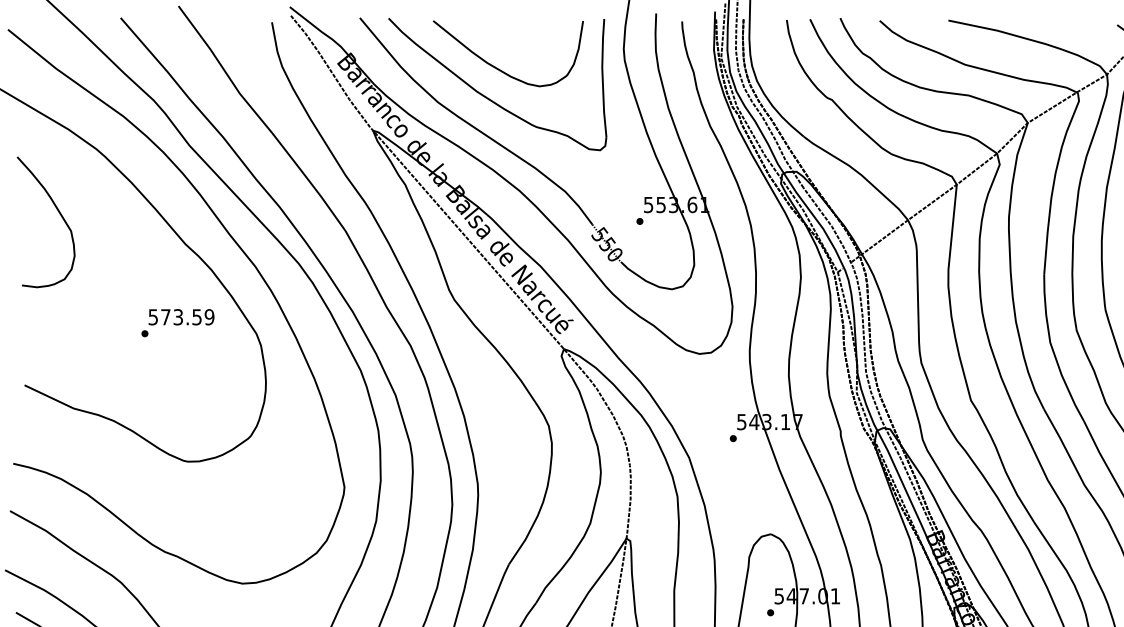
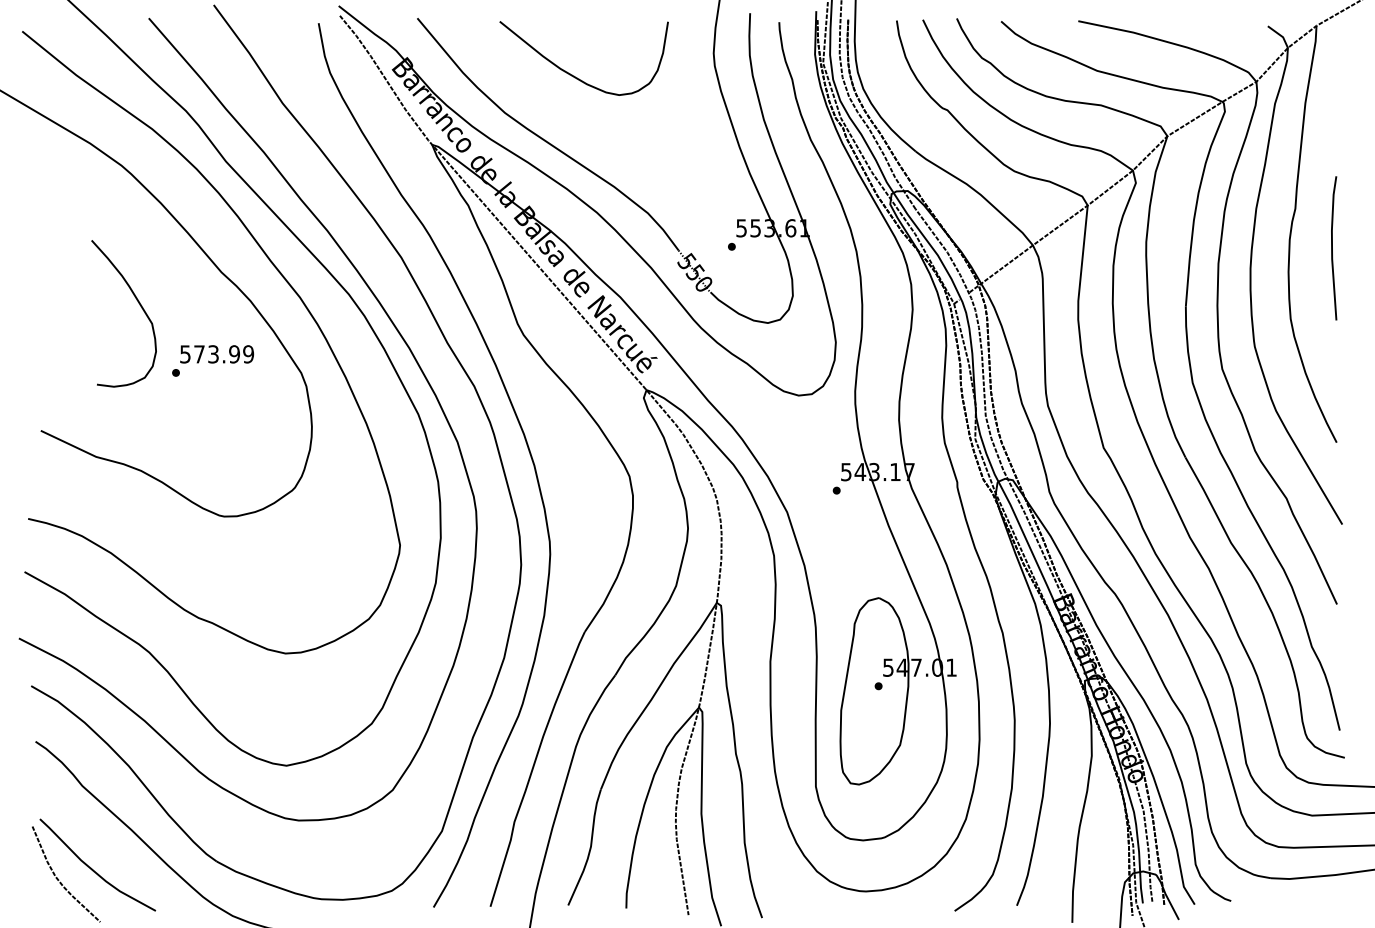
part: (490, 99) -> (564, 109), removed
curve: (59, 214) -> (139, 305), moved
text: (197, 317) -> (234, 354), 573.59 -> 573.99

